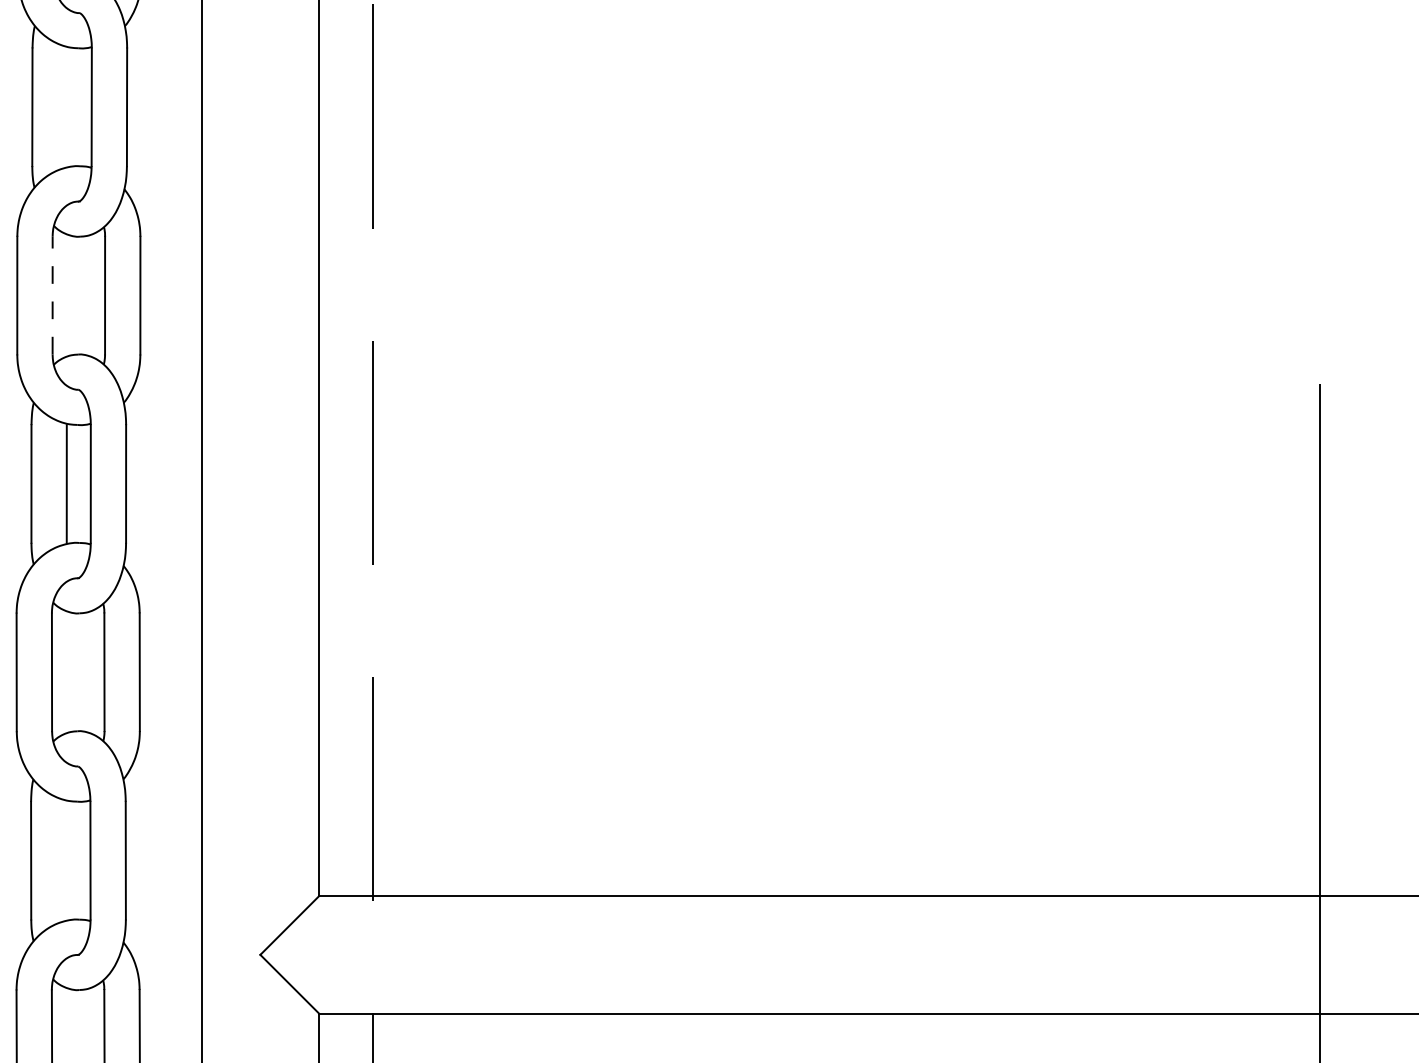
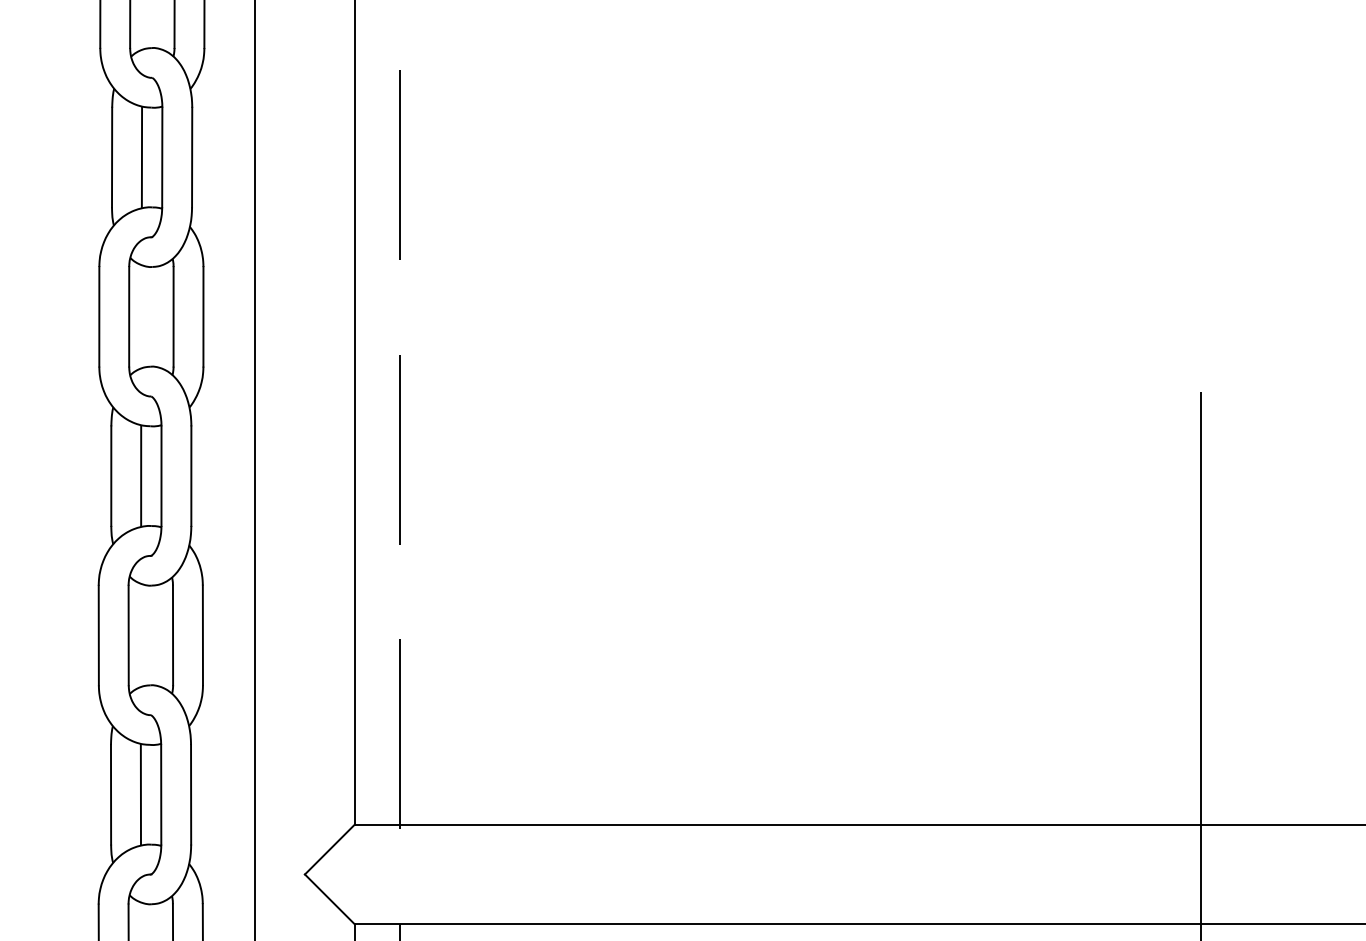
line: (67, 107) -> (141, 157), added
line: (52, 295) -> (129, 316), dashed -> solid
line: (65, 860) -> (140, 794), added

